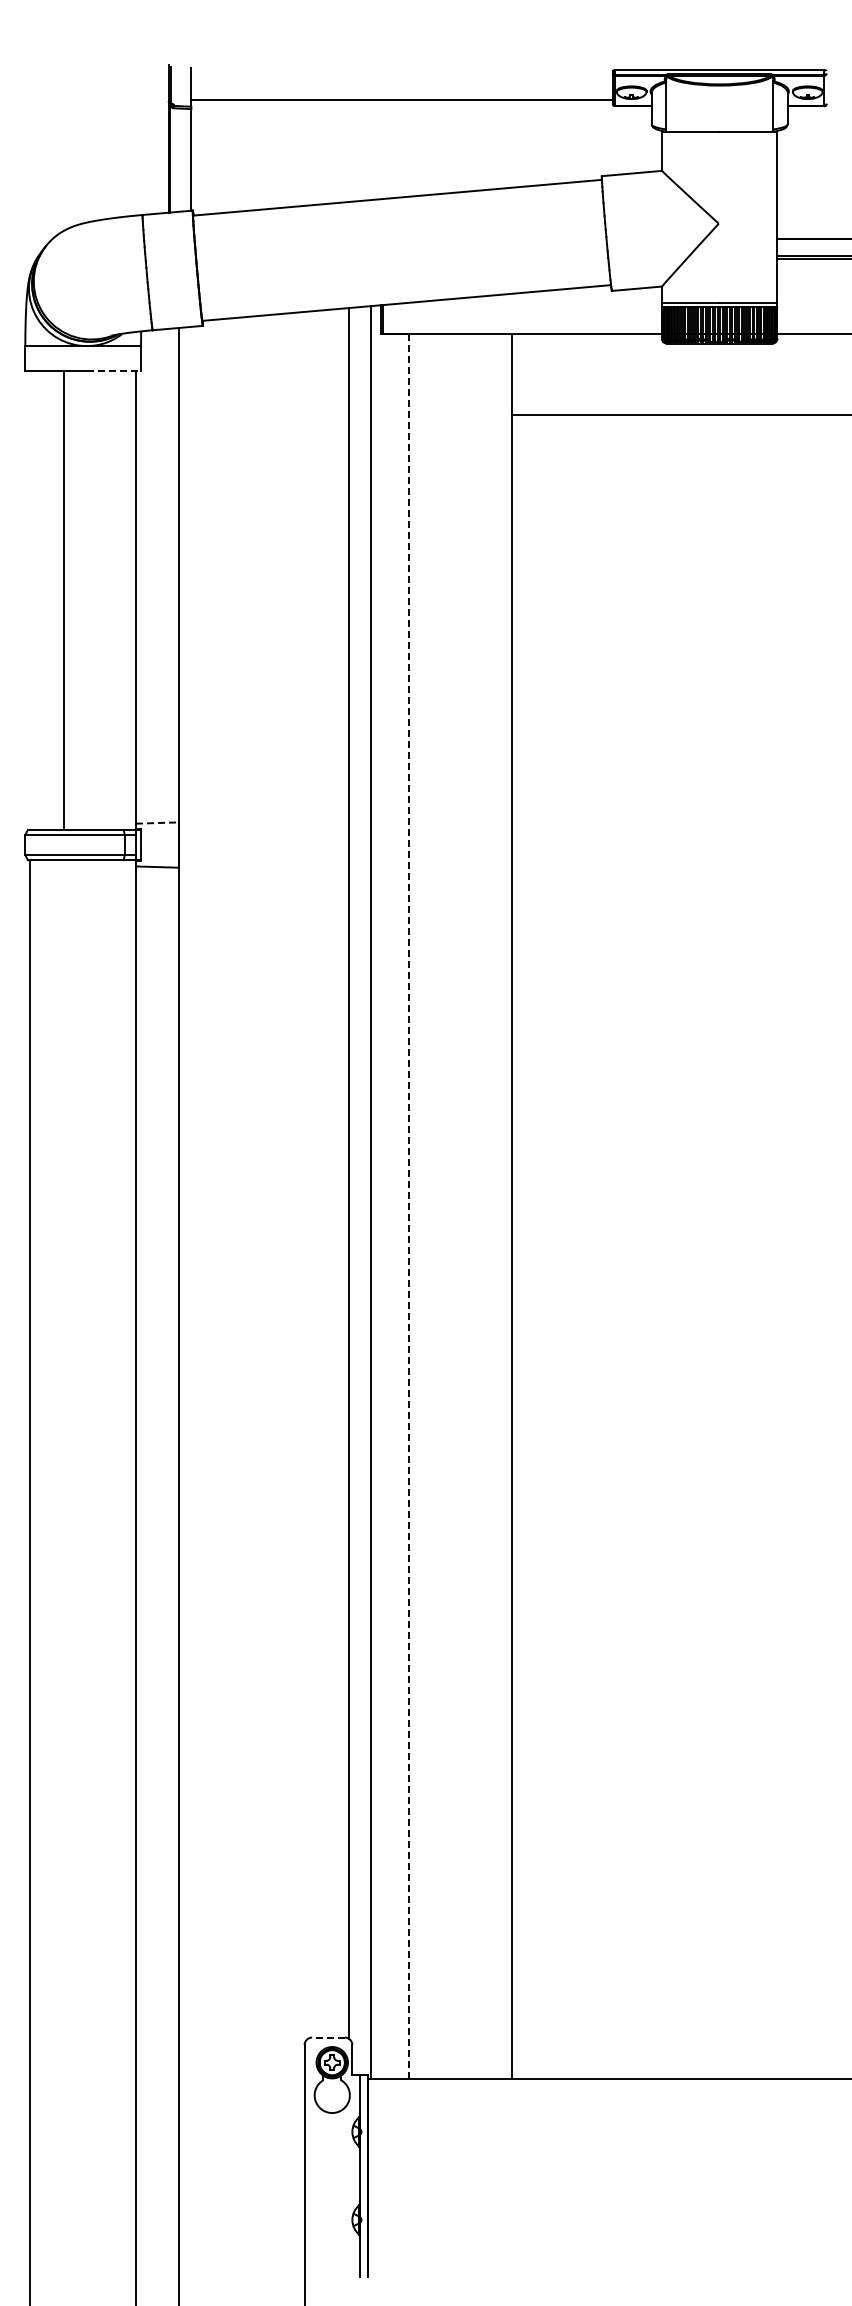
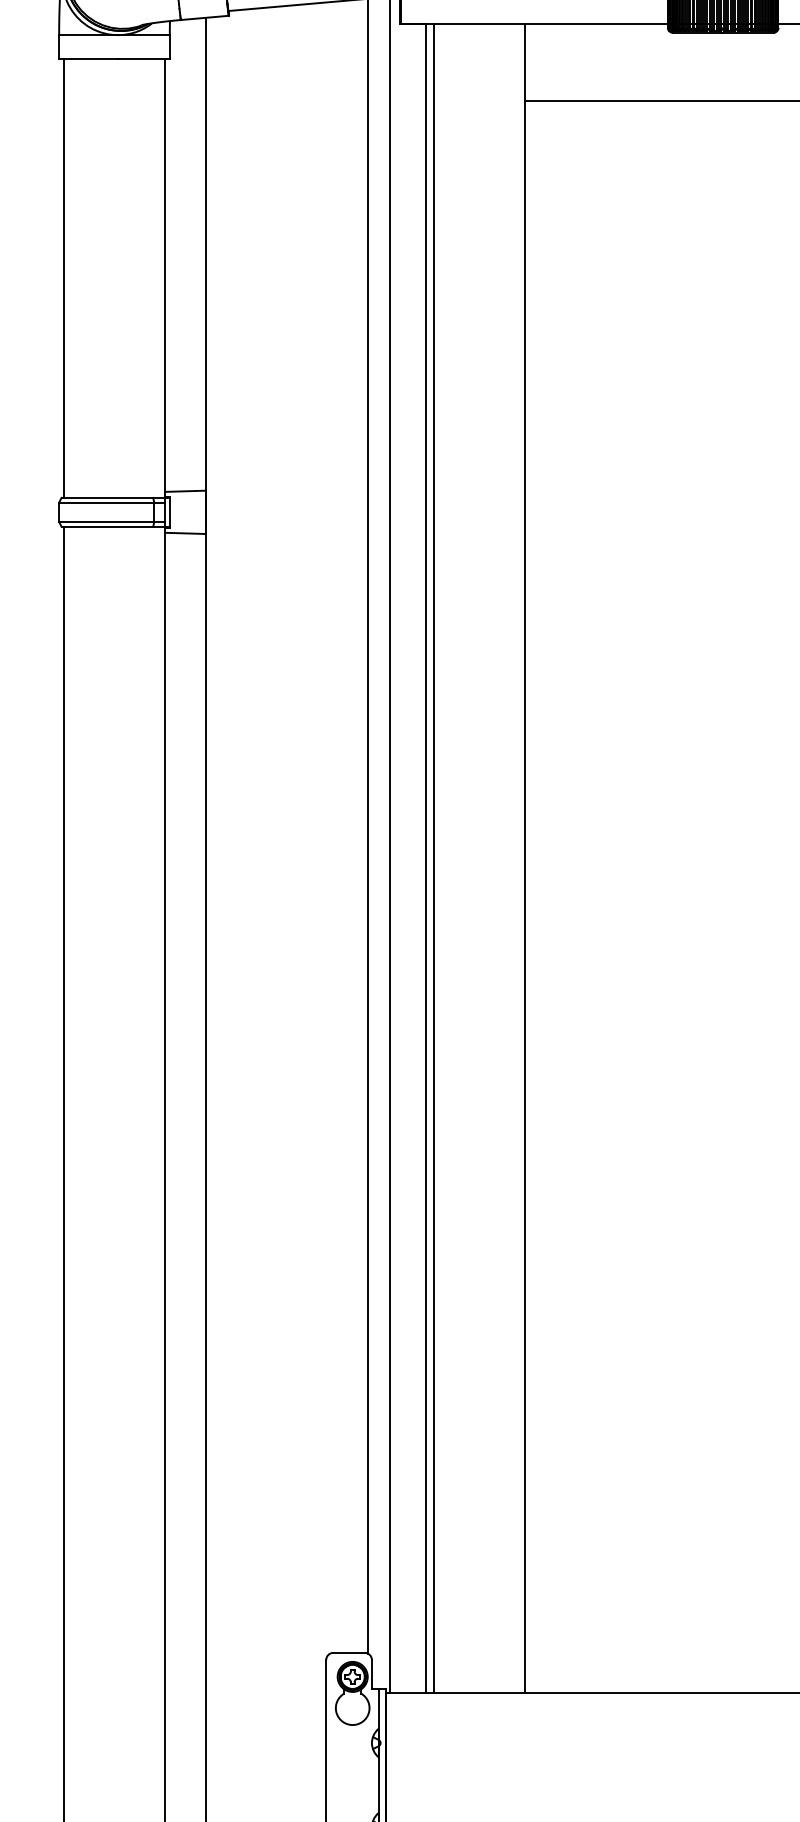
line: (114, 371) -> (144, 59), dashed -> solid
line: (64, 600) -> (64, 278), moved
line: (157, 823) -> (185, 491), dashed -> solid
line: (417, 1206) -> (434, 858), added
line: (409, 1207) -> (426, 858), dashed -> solid
line: (328, 2037) -> (349, 1652), dashed -> solid

